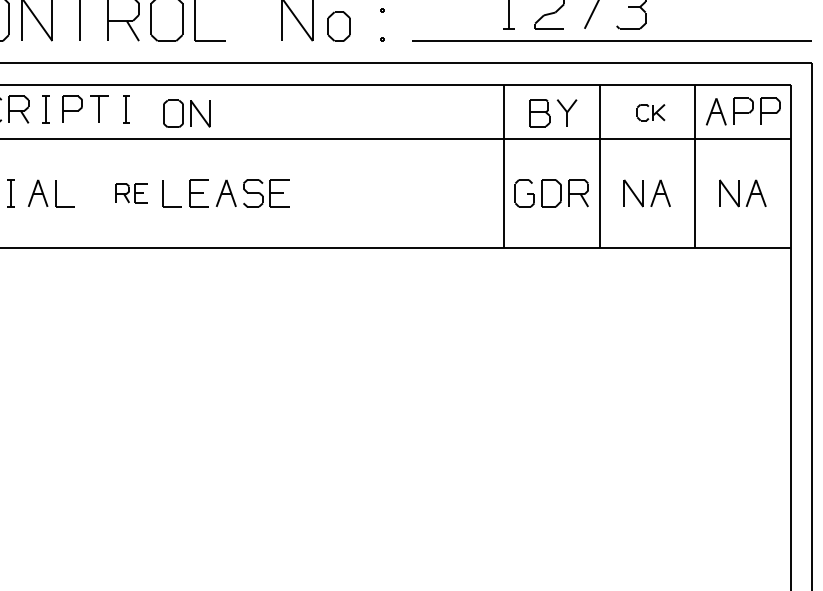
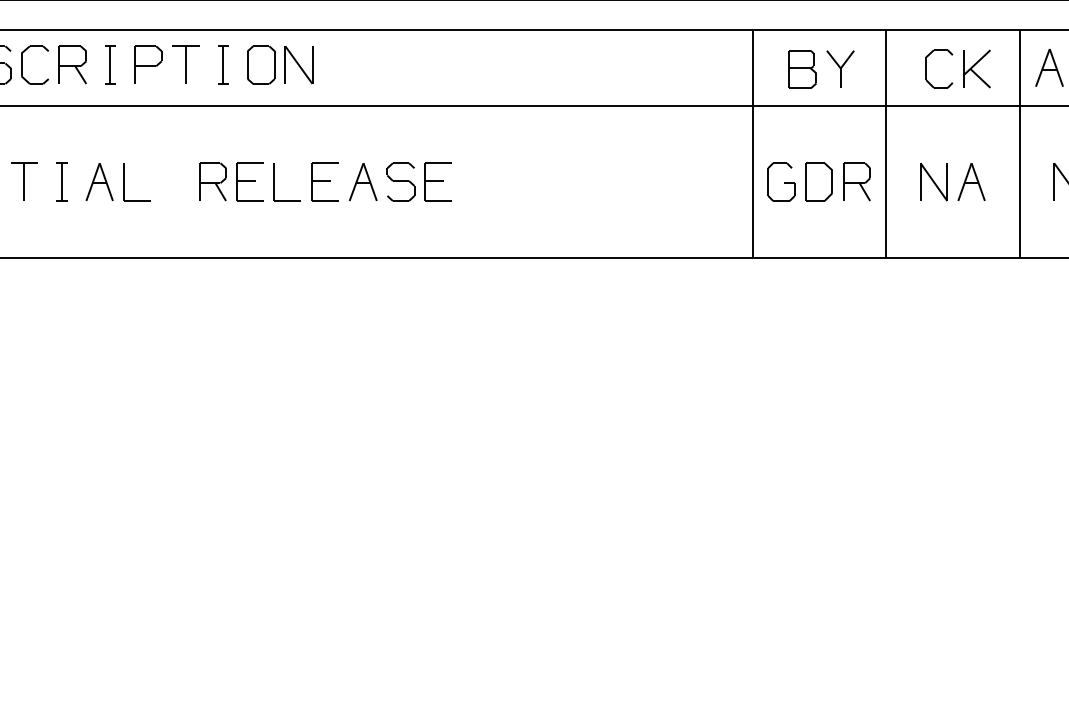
part: (650, 112) -> (957, 68), size x1.67
part: (186, 113) -> (279, 64), moved
part: (131, 193) -> (230, 182), size x1.43

